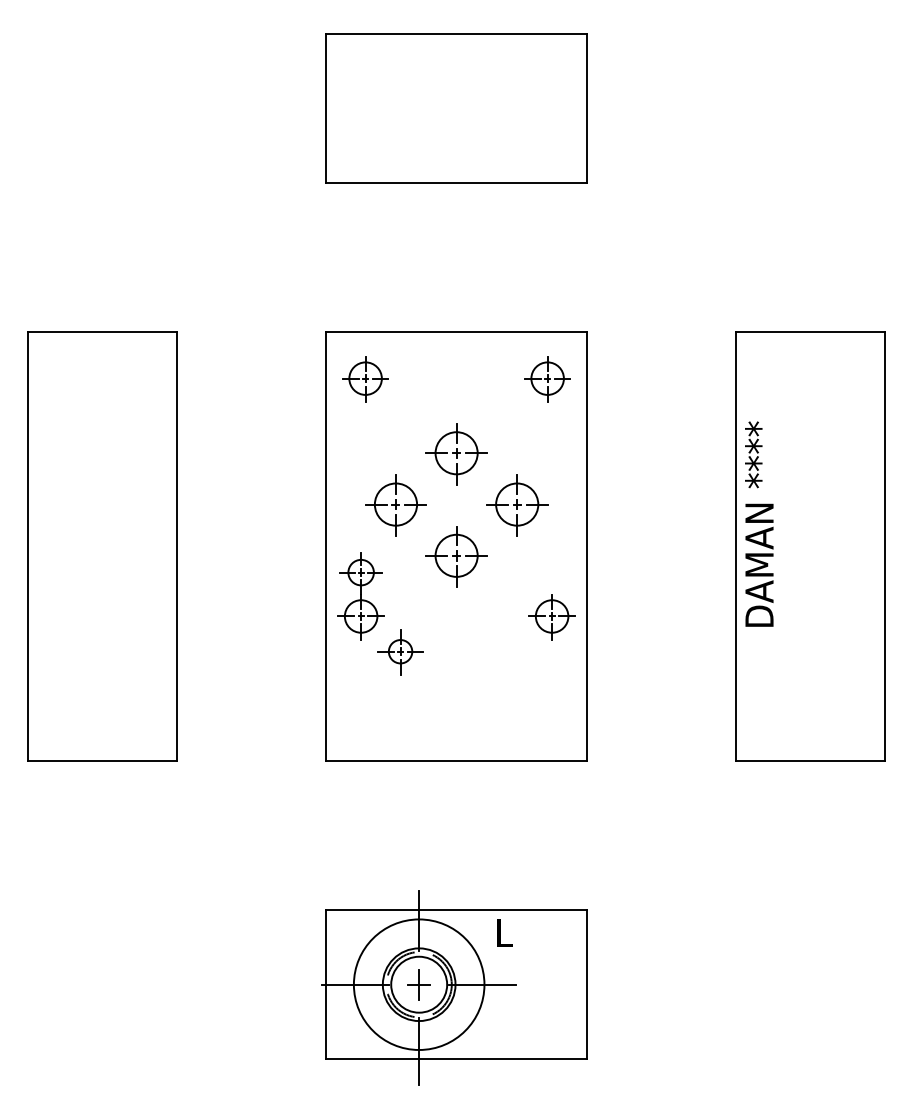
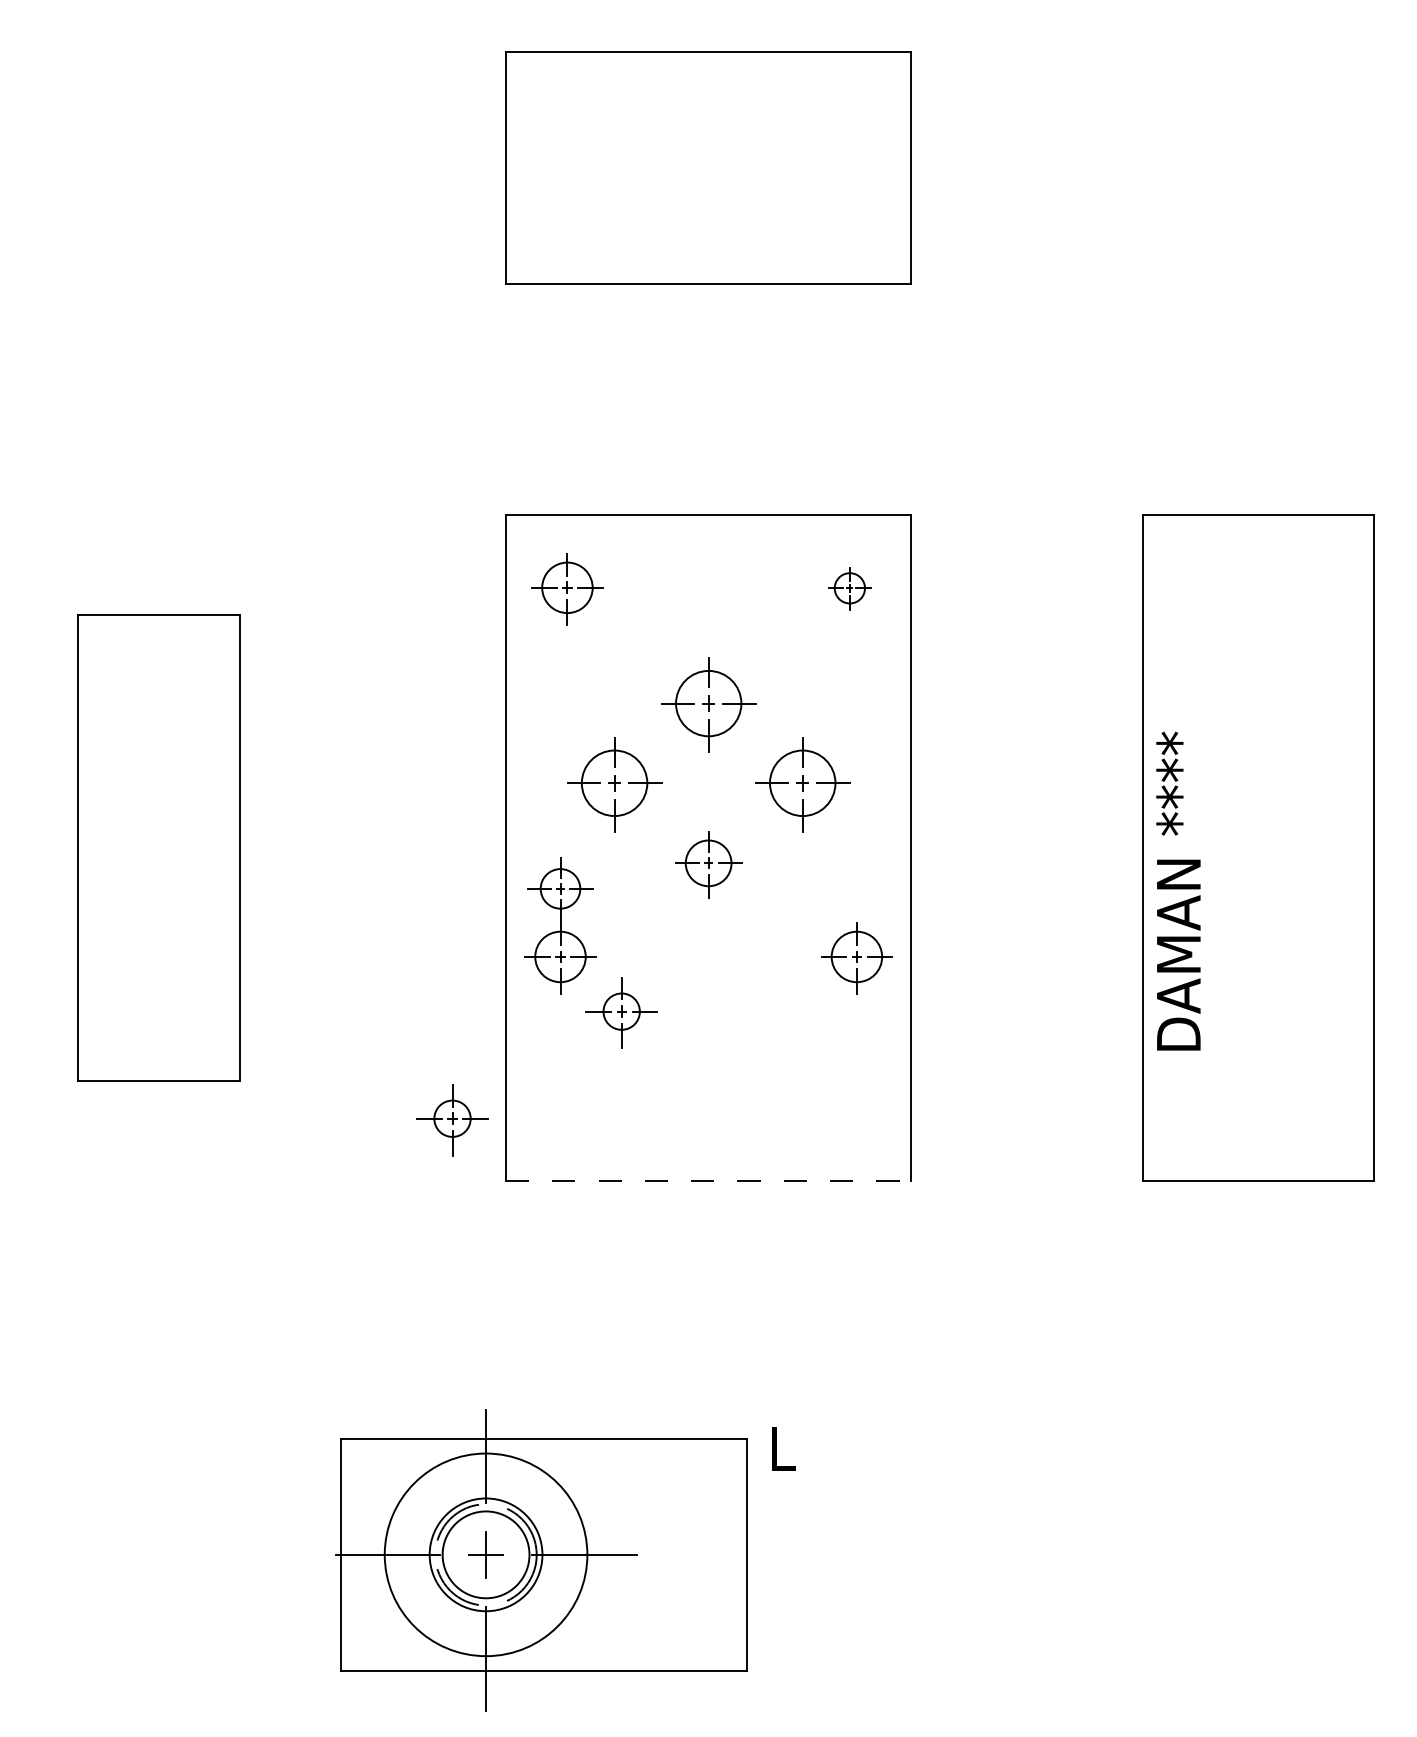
part: (547, 379) -> (849, 589), size x0.6
text: (759, 523) -> (1178, 890), moved
part: (102, 546) -> (159, 848), size x0.7
part: (456, 556) -> (708, 863), size x0.7
part: (291, 721) -> (452, 1119), added
line: (456, 760) -> (708, 1180), solid -> dashed
part: (454, 987) -> (540, 1559), moved

